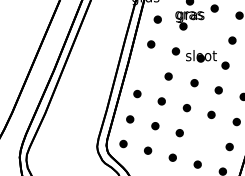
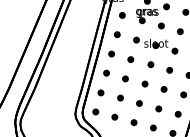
part: (208, 32) -> (161, 25), added
part: (143, 68) -> (111, 53), added
part: (204, 139) -> (158, 108), added

